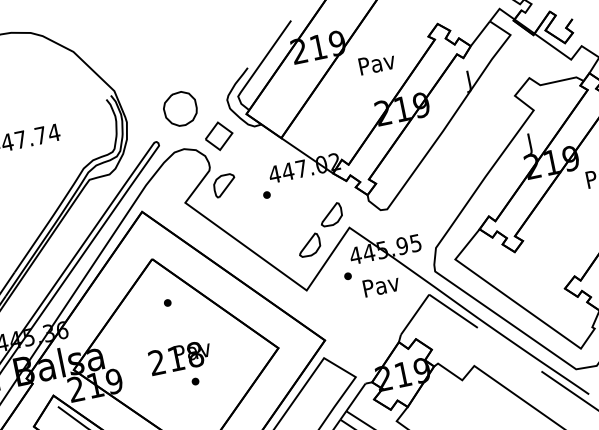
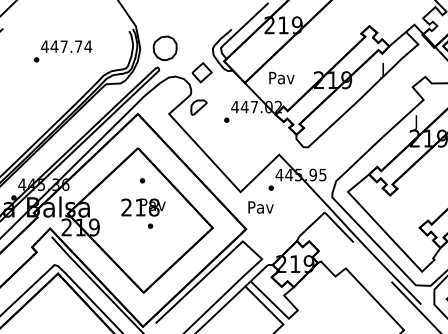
text: (376, 64) -> (281, 78), moved
part: (179, 108) -> (164, 47), moved
part: (320, 230) -> (258, 152), removed
text: (380, 285) -> (260, 207), moved
text: (182, 365) -> (143, 213), moved

